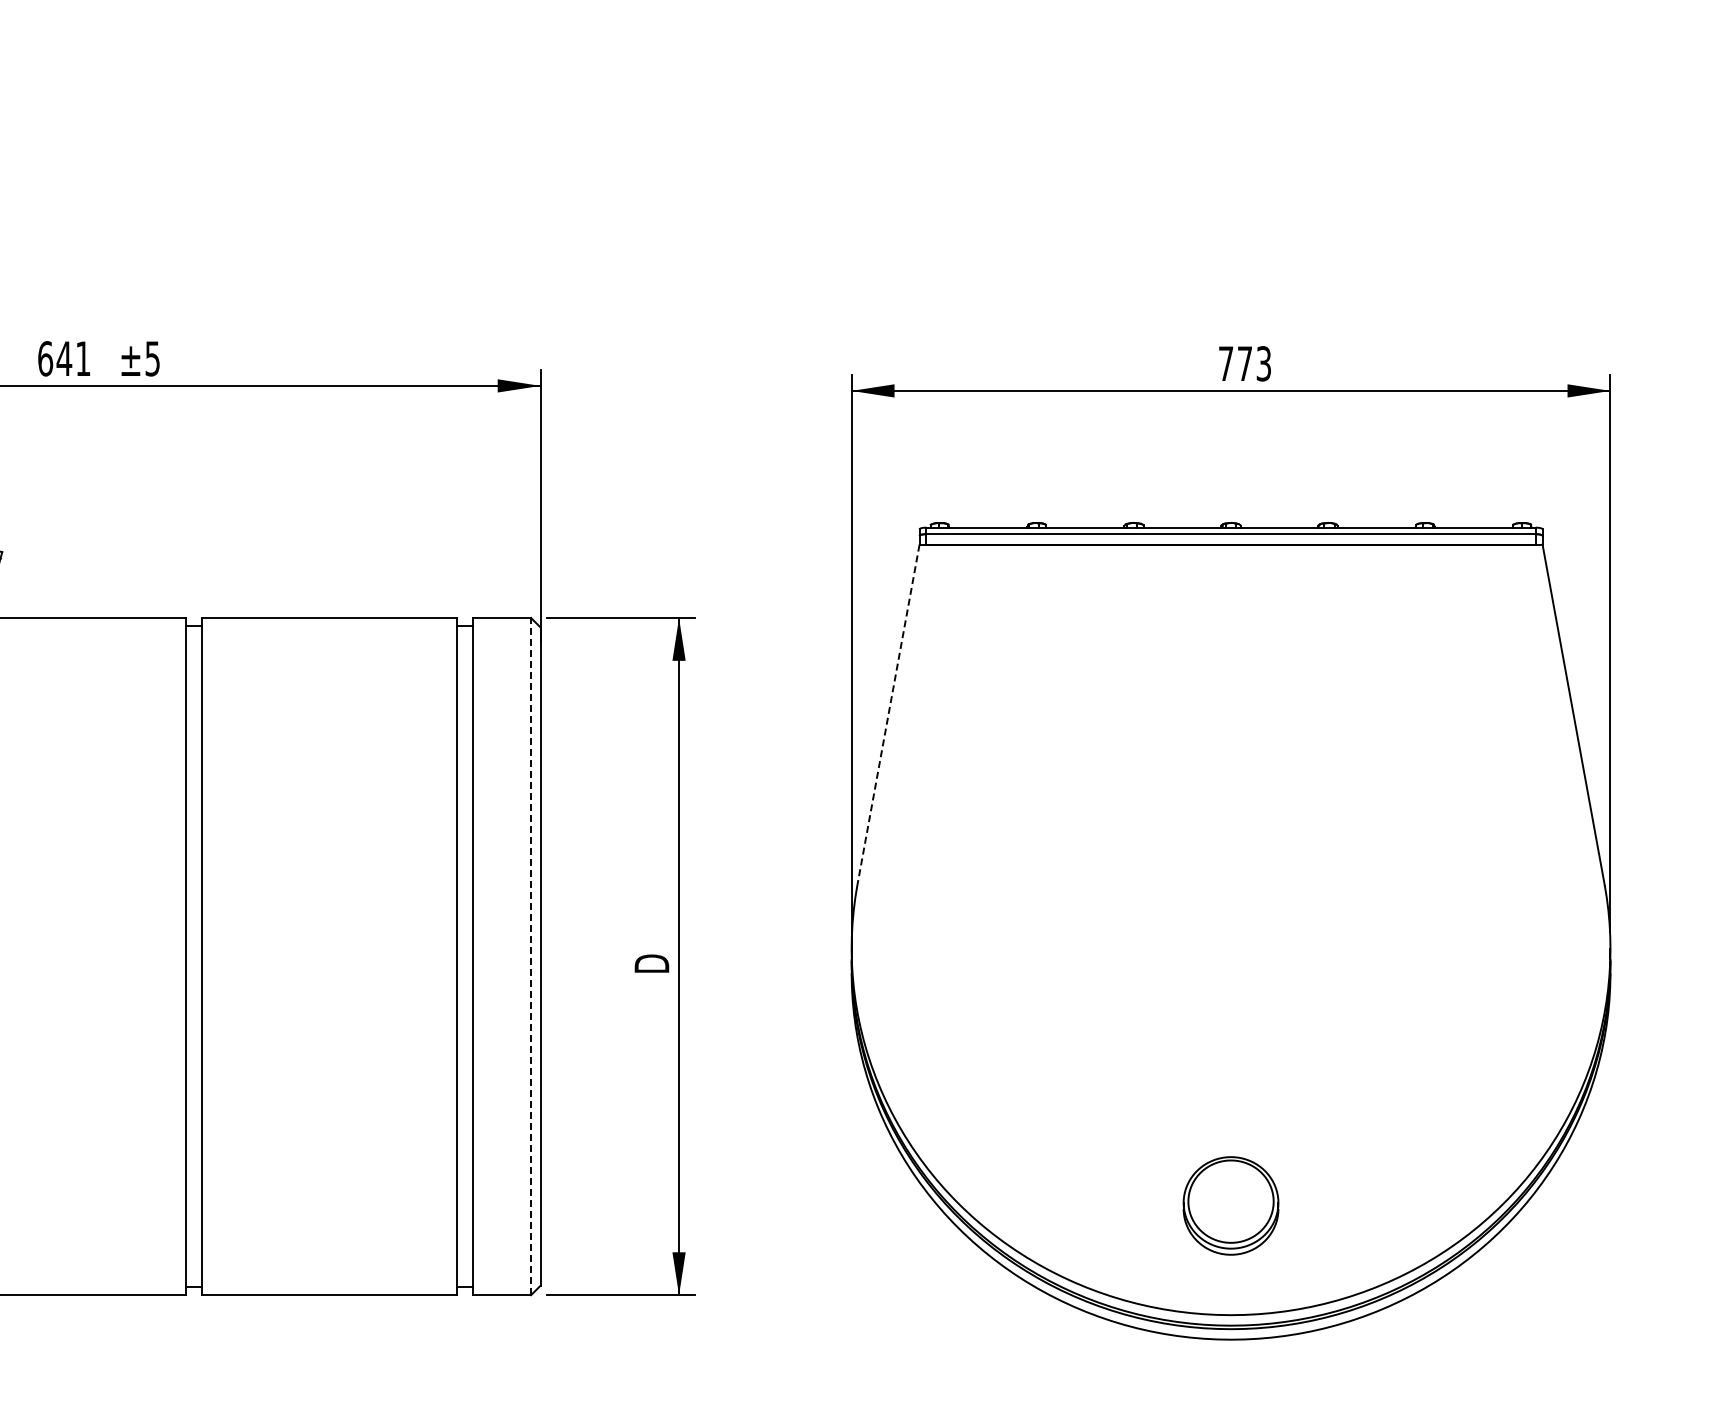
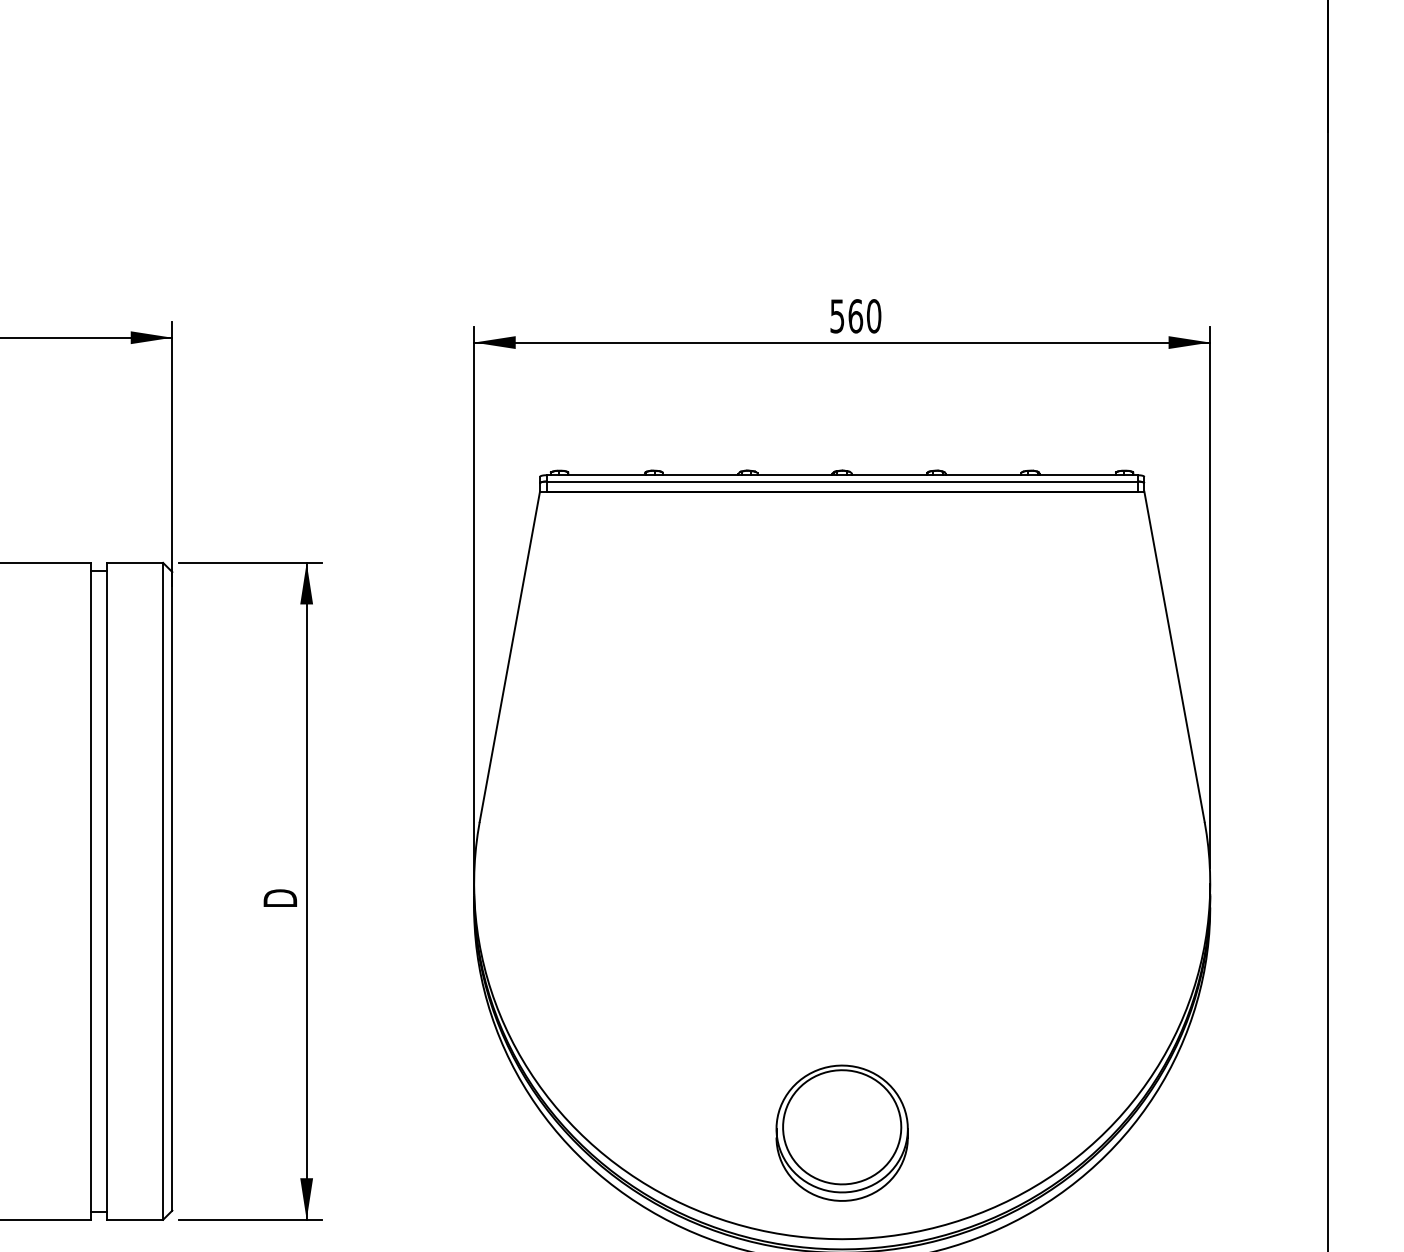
text: (1245, 363) -> (856, 315), 773 -> 560
line: (888, 715) -> (509, 657), dashed -> solid
line: (531, 956) -> (163, 891), dashed -> solid
part: (1230, 1205) -> (841, 1132), size x1.43

